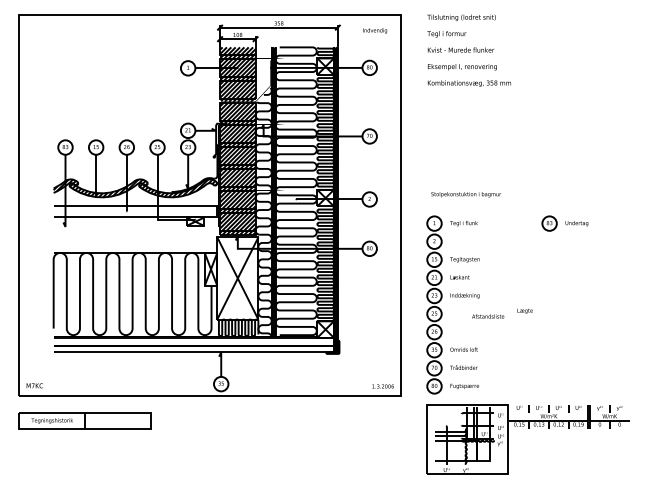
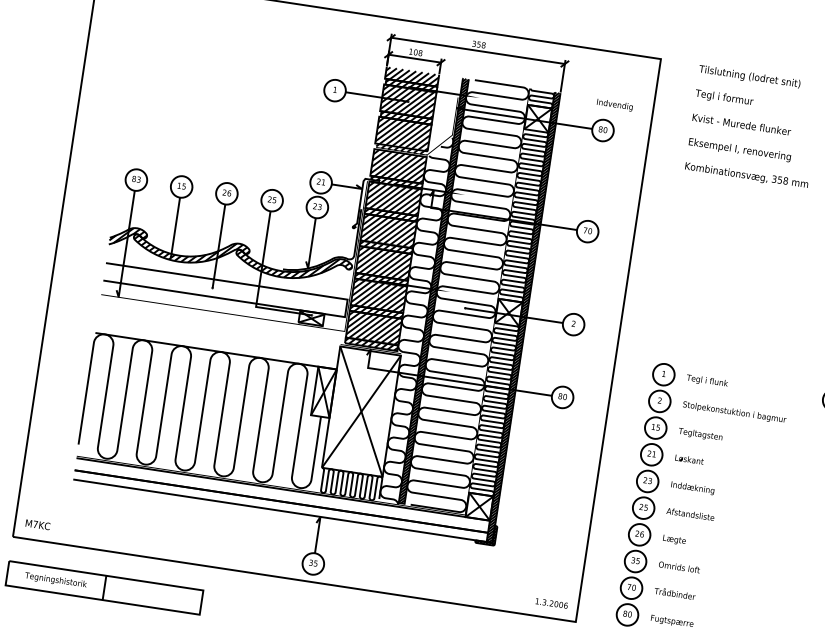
text: (375, 30) -> (615, 104), moved
text: (465, 194) -> (733, 412), moved
text: (524, 310) -> (673, 539), moved
text: (488, 316) -> (691, 514), moved

